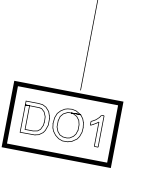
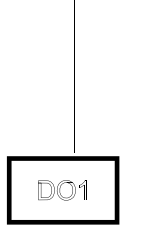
part: (61, 124) -> (62, 190), size x0.6

